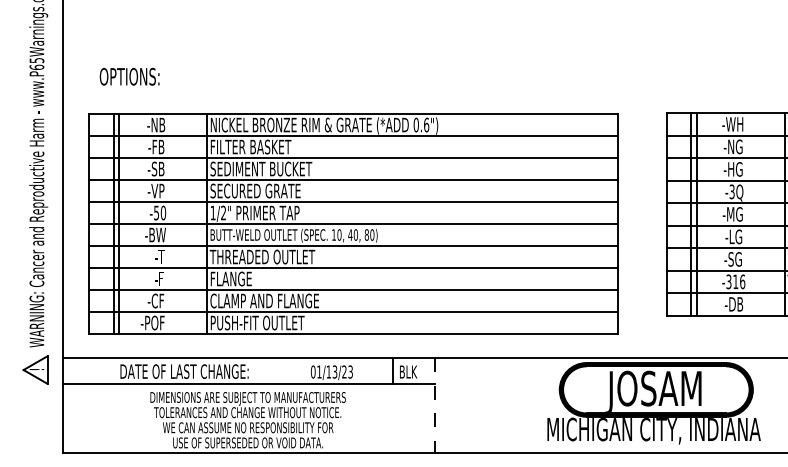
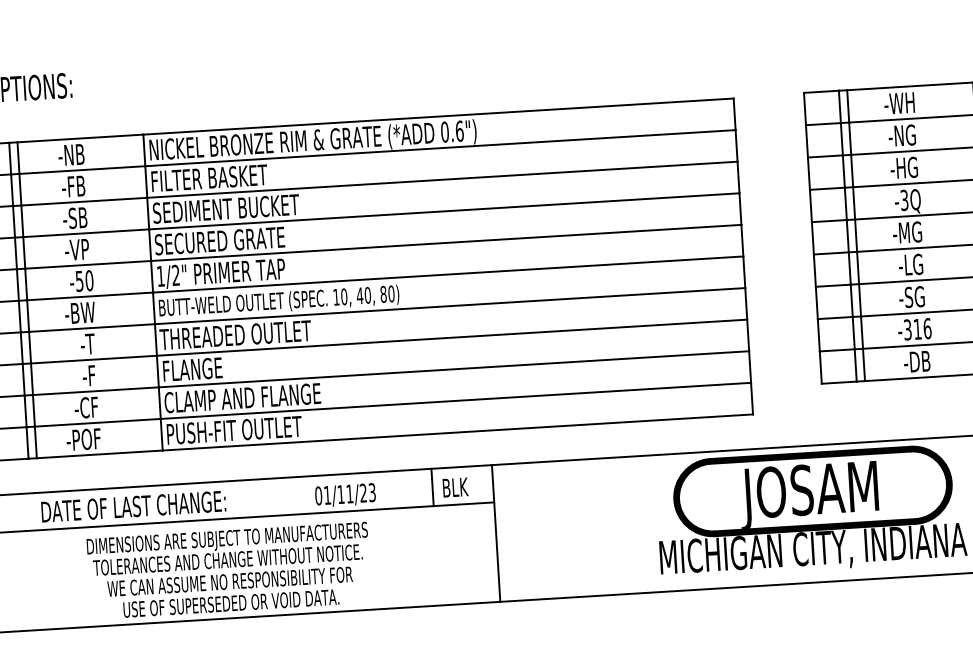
text: (334, 371) -> (349, 493), 01/13/23 -> 01/11/23
line: (434, 405) -> (495, 533), dashed -> solid

